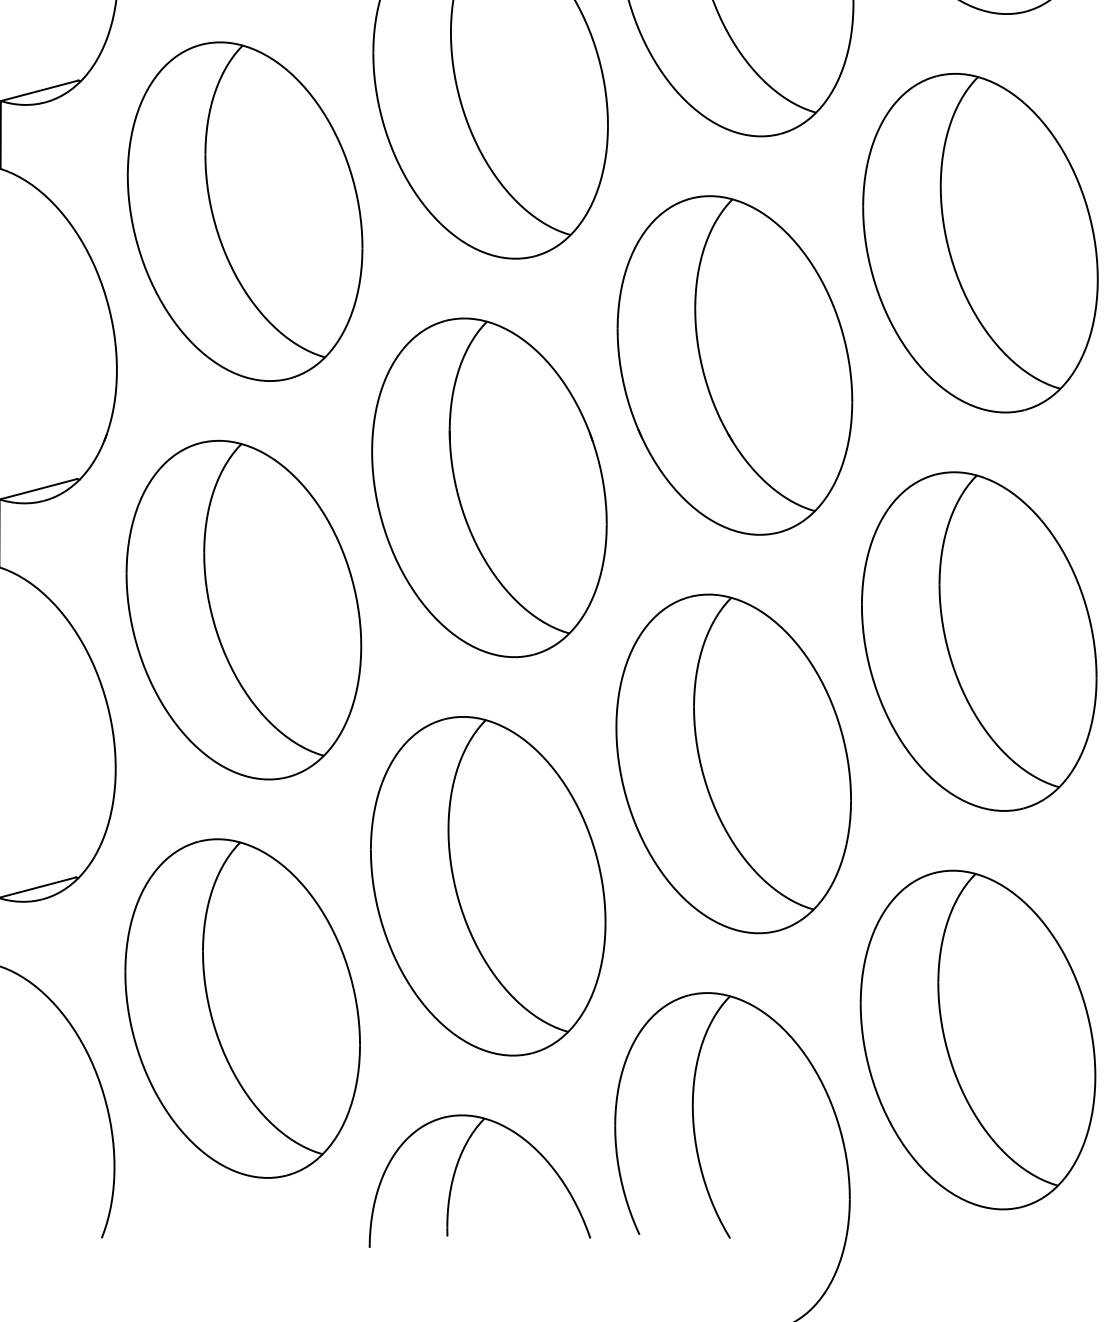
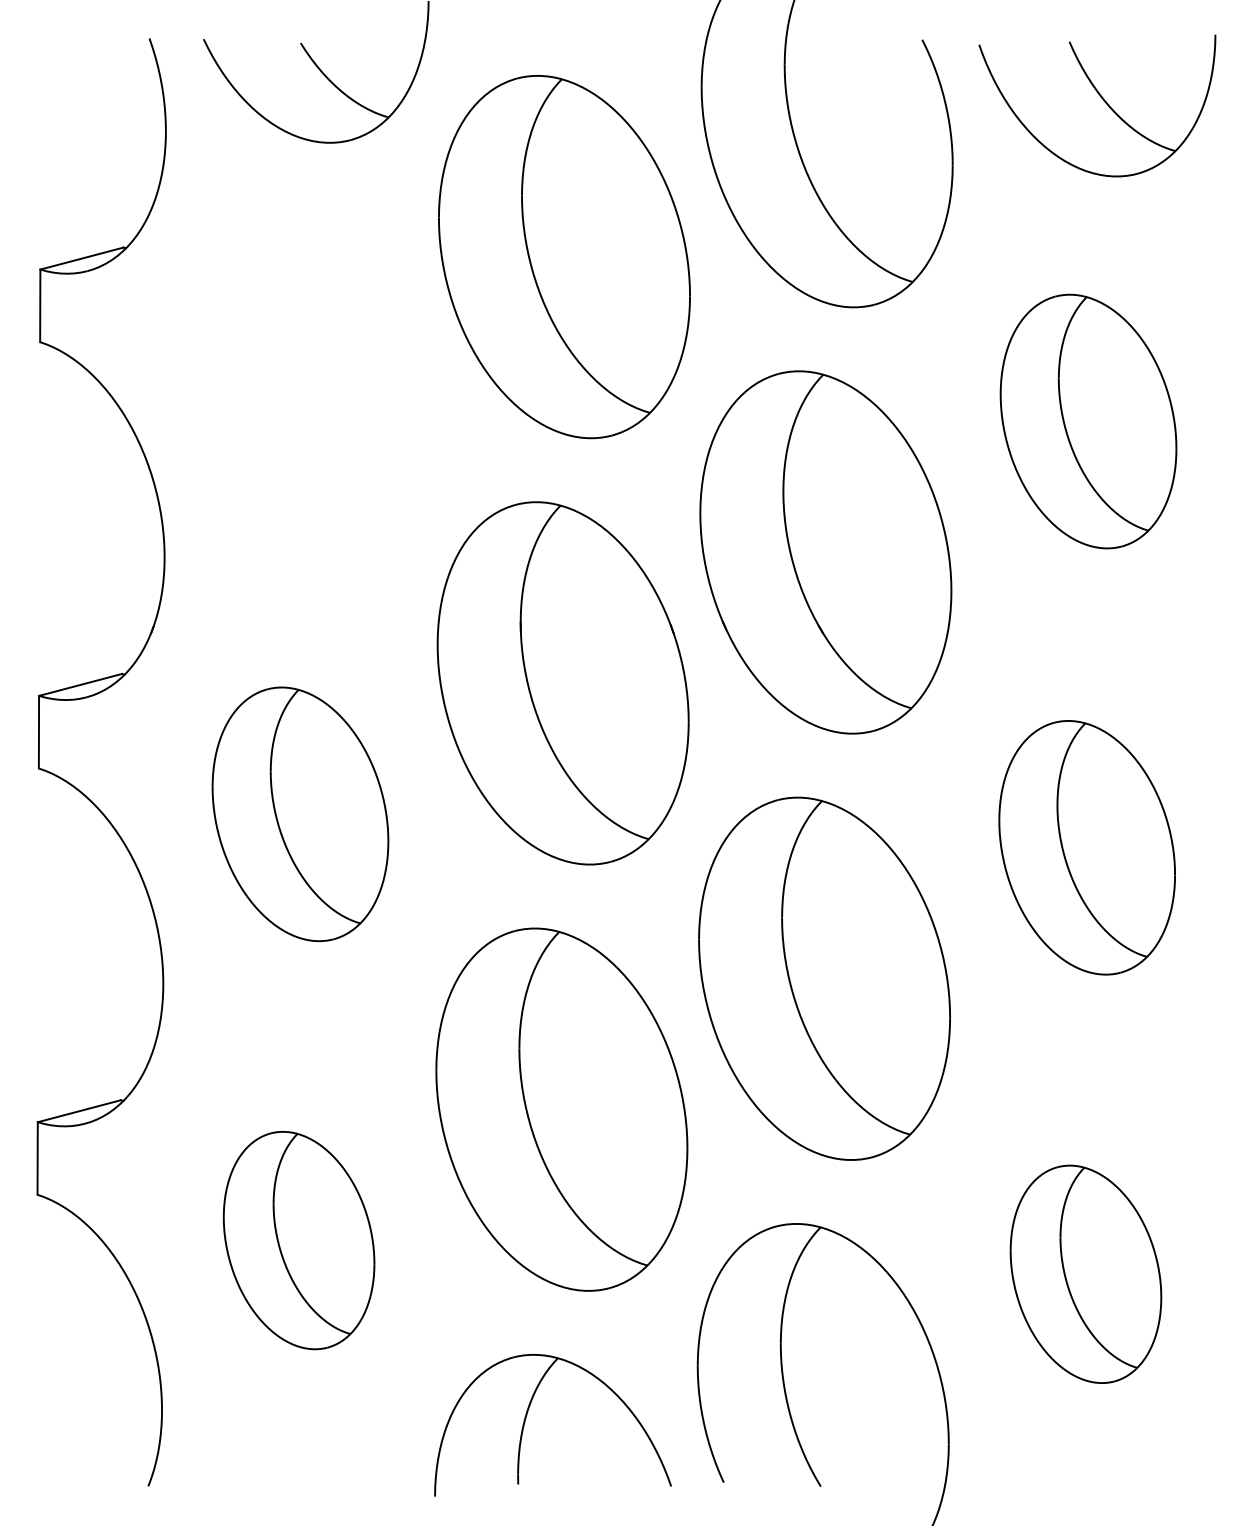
part: (244, 211) -> (301, 387), removed
part: (980, 243) -> (1088, 421), size x0.7
part: (243, 610) -> (300, 814), size x0.7
part: (978, 641) -> (1086, 847), size x0.7
part: (242, 1008) -> (298, 1240), size x0.6
part: (977, 1040) -> (1085, 1274), size x0.6

